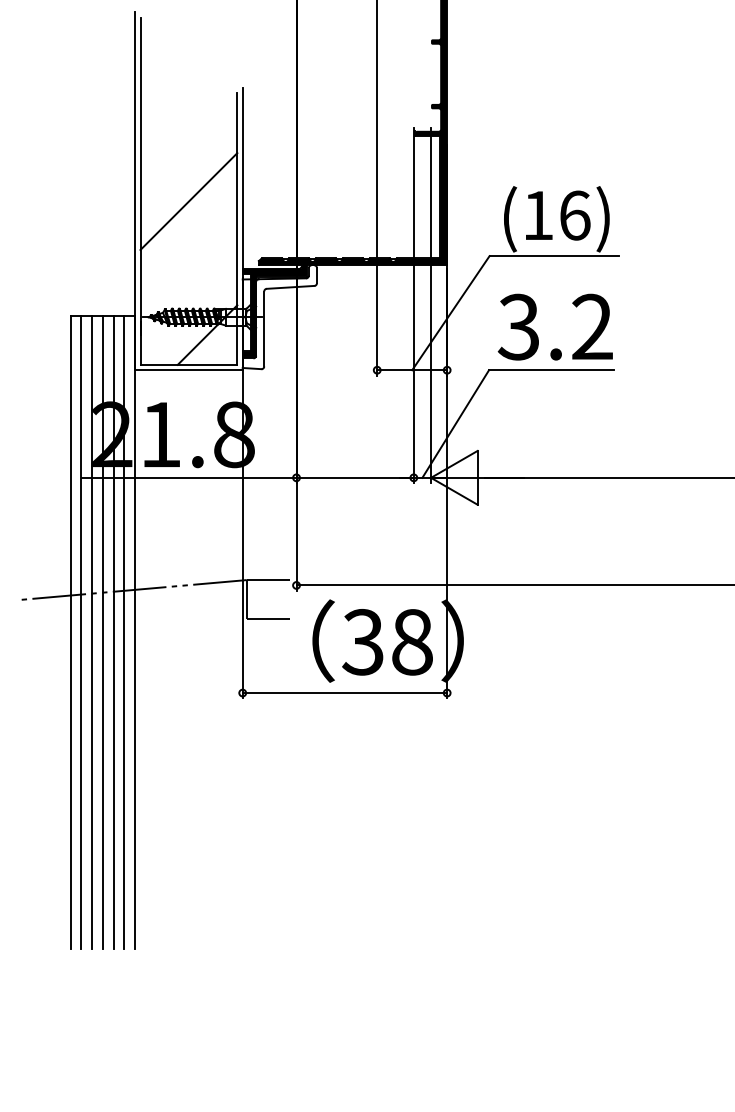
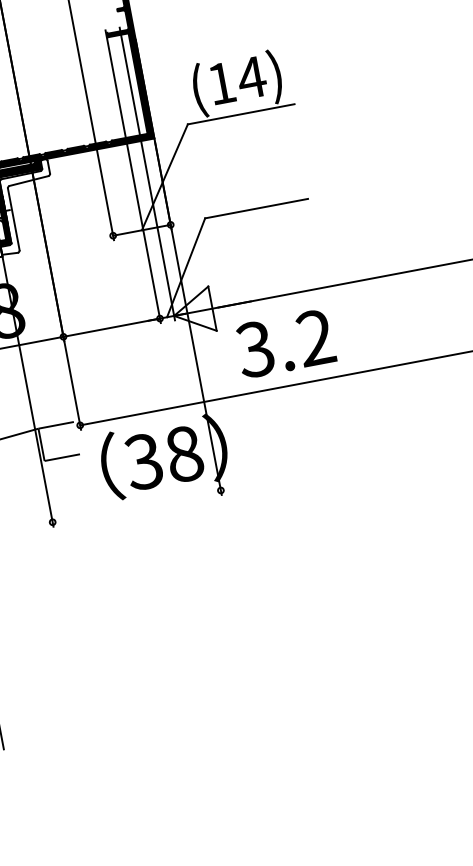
text: (574, 215) -> (251, 77), (16) -> (14)
text: (554, 326) -> (284, 343), moved
line: (344, 693) -> (136, 506), removed

